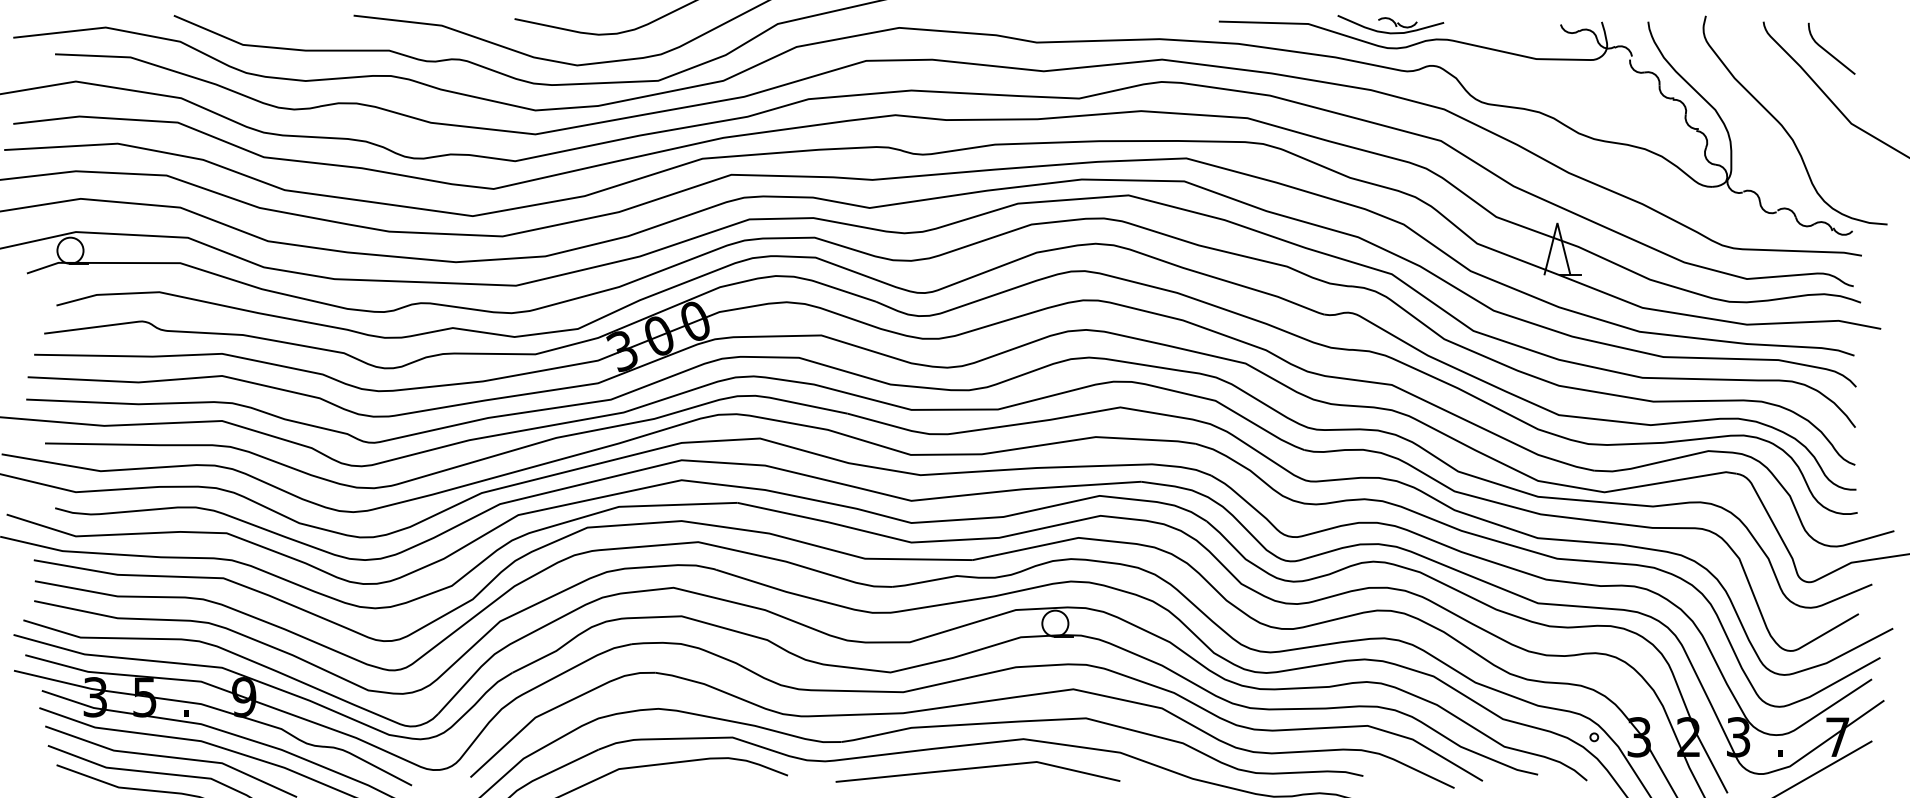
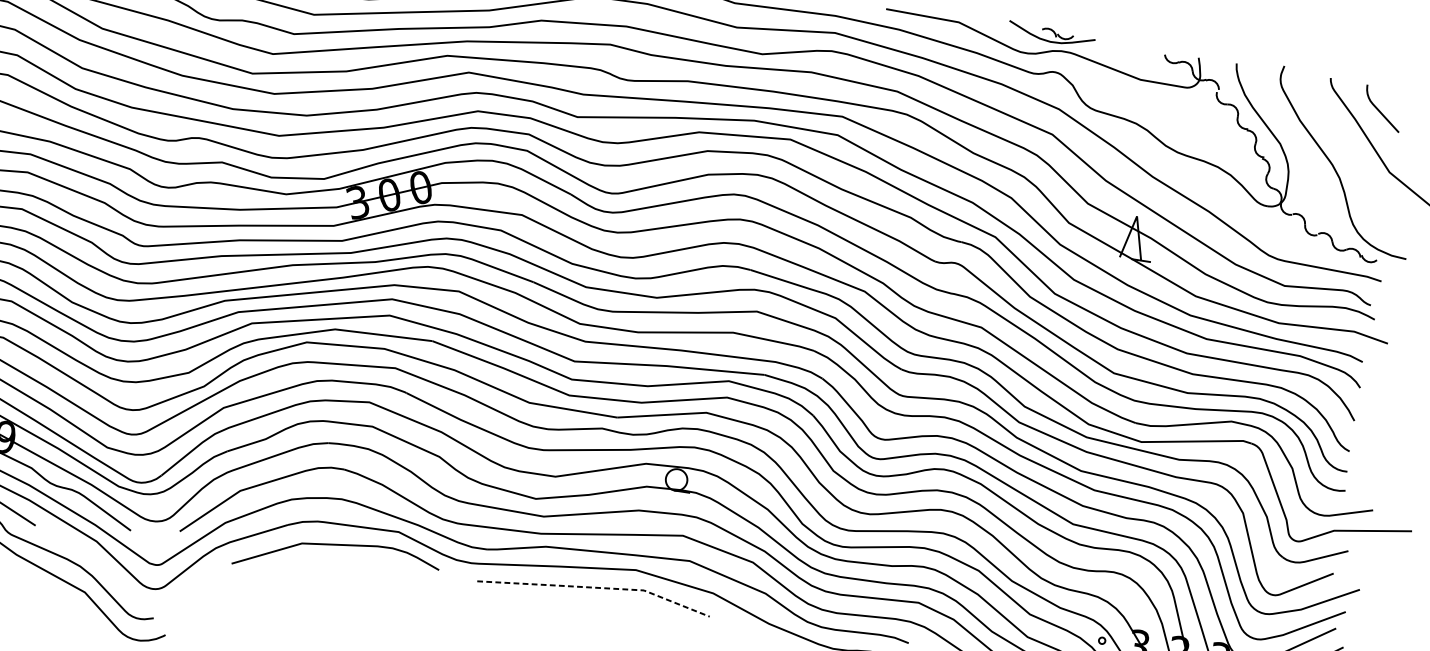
part: (1390, 24) -> (1051, 34), moved
line: (979, 767) -> (596, 587), solid -> dashed

